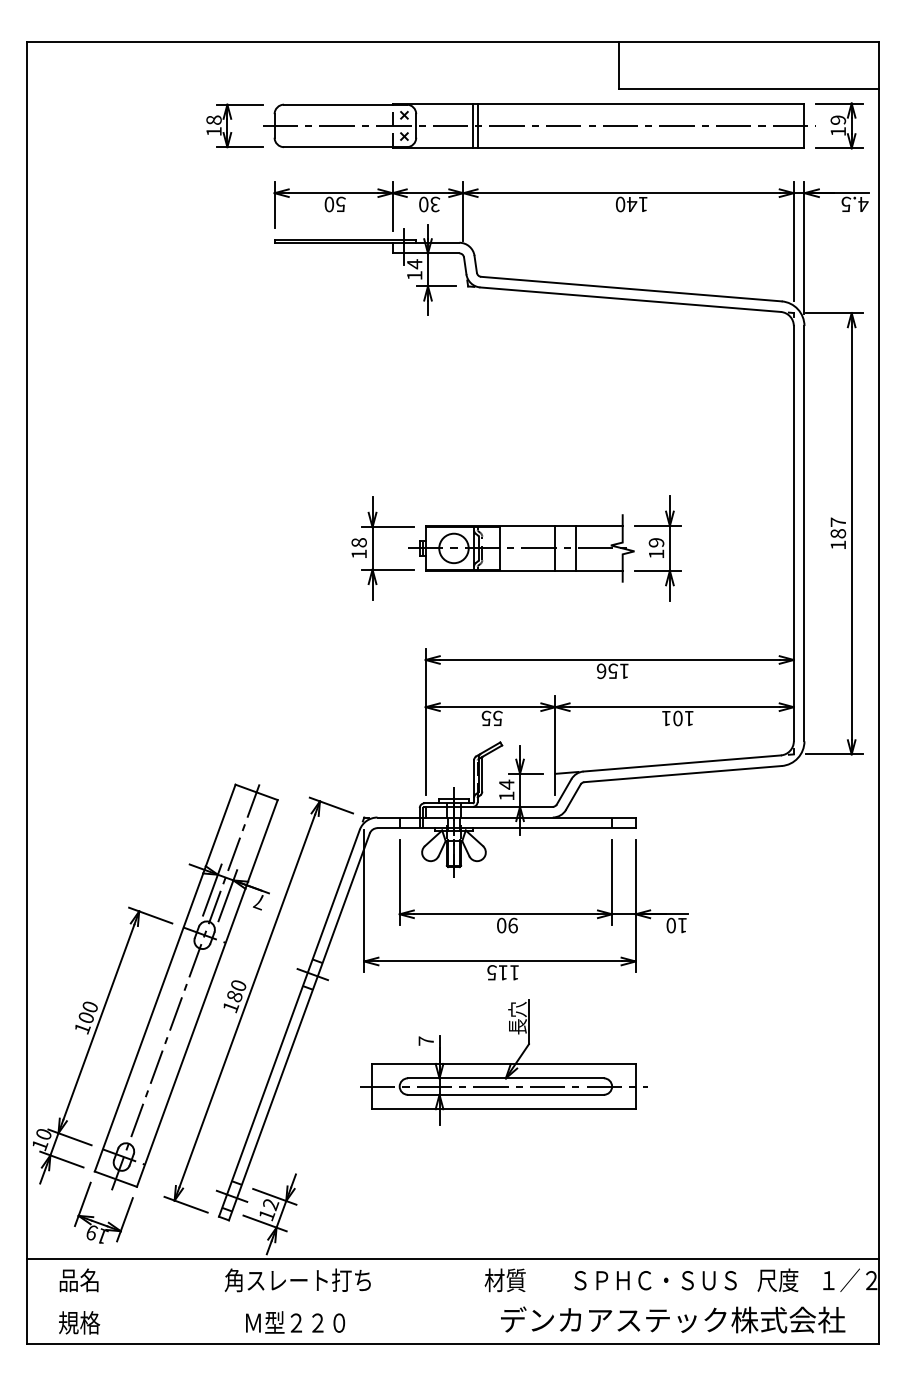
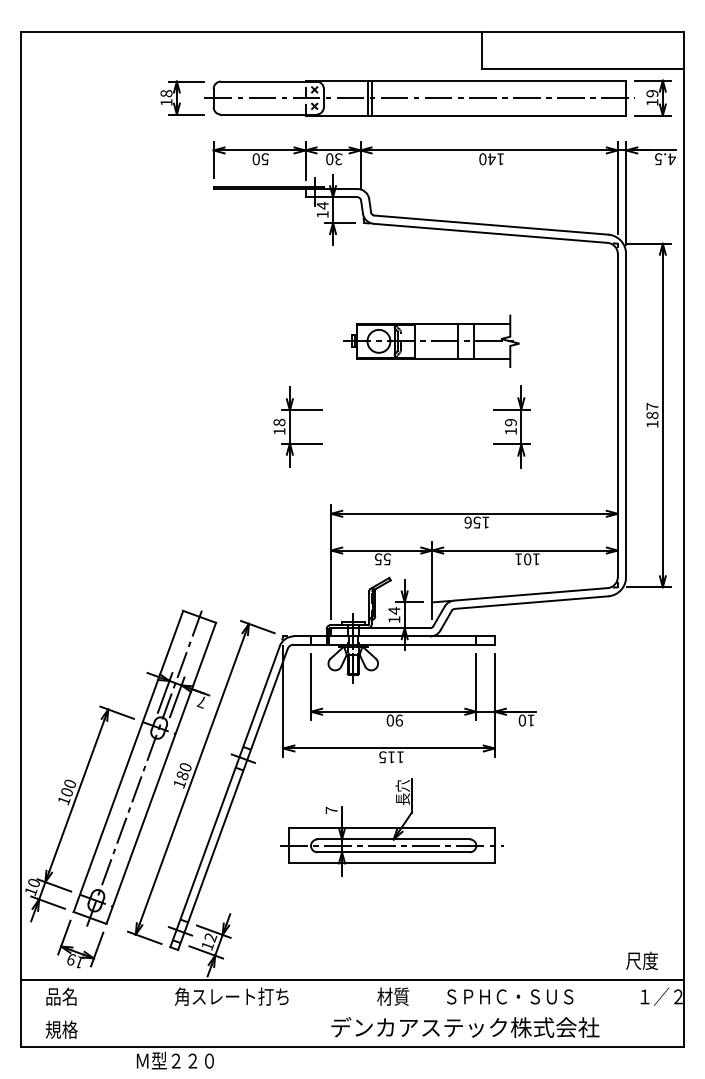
part: (521, 548) -> (431, 341), moved
text: (777, 1280) -> (641, 961), moved
text: (673, 1319) -> (465, 1027), moved
text: (295, 1322) -> (175, 1060), moved

